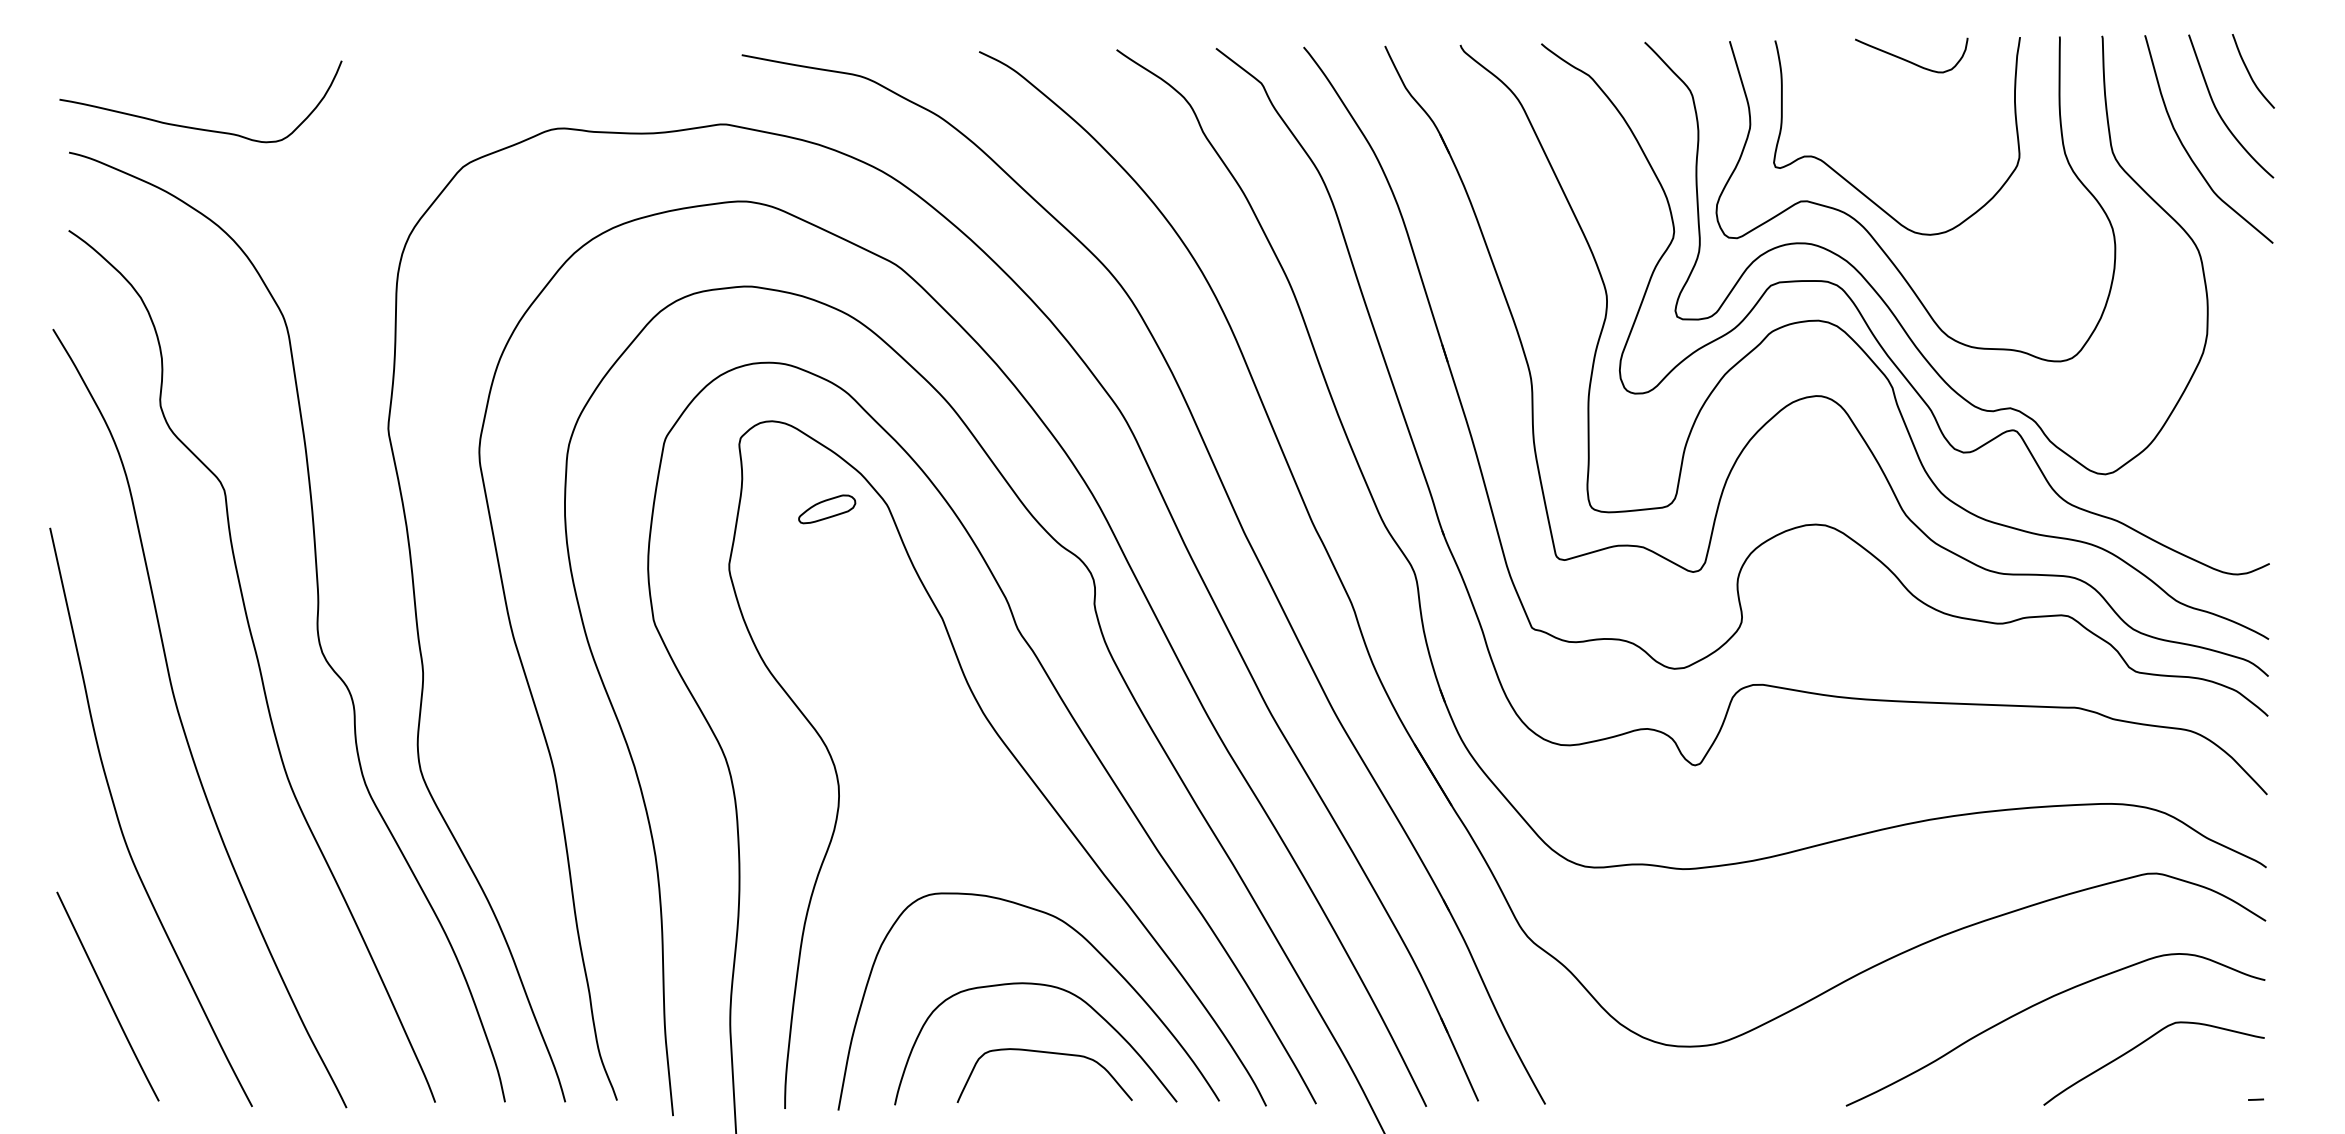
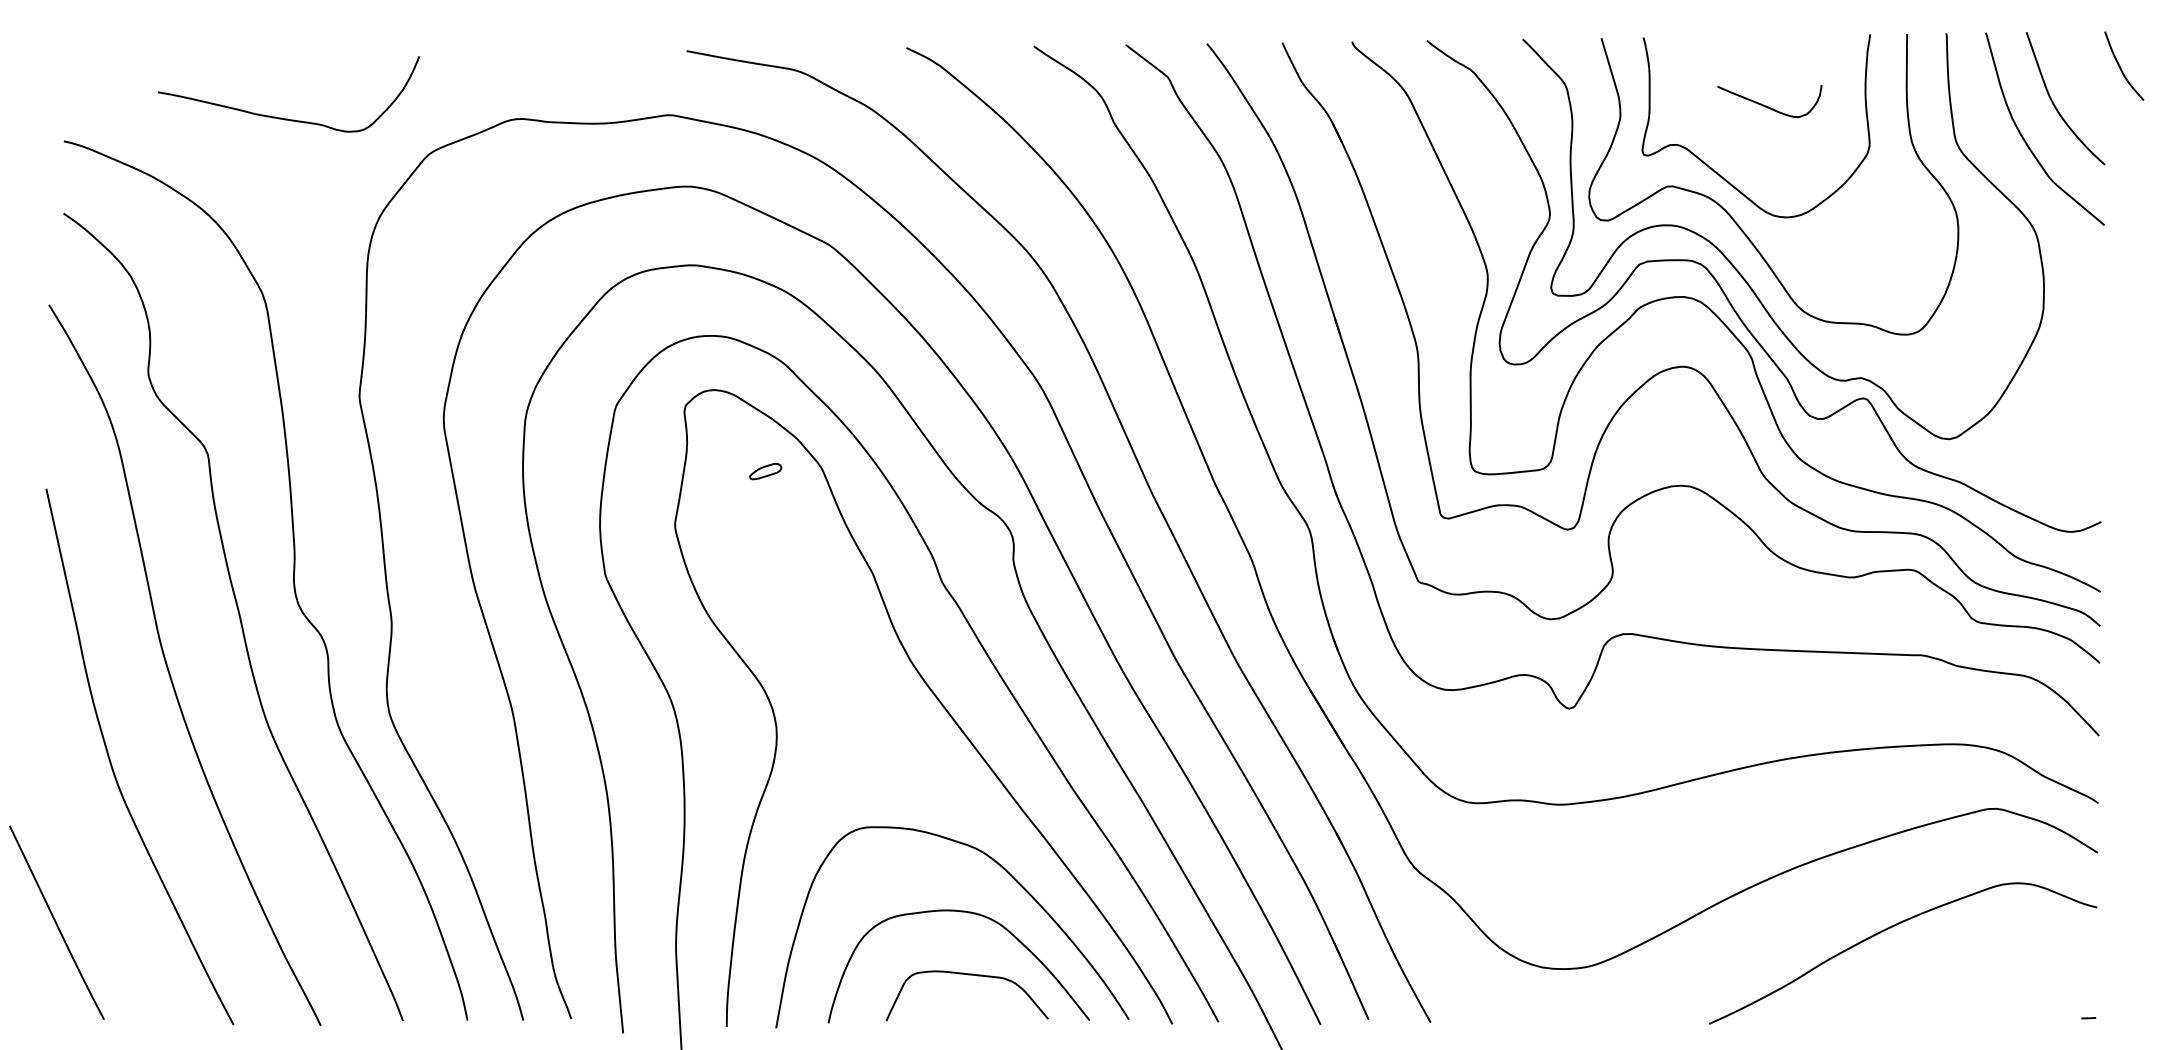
curve: (1908, 59) -> (1766, 105), moved
curve: (2250, 72) -> (2121, 67), moved
curve: (199, 127) -> (287, 118), moved
part: (826, 509) -> (765, 471), size x0.6
curve: (107, 996) -> (56, 922), moved
curve: (2141, 1044) -> (1982, 967), removed

